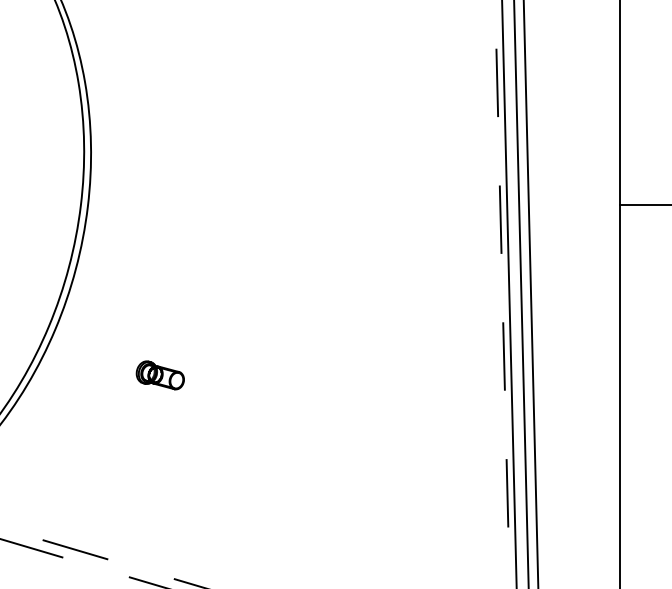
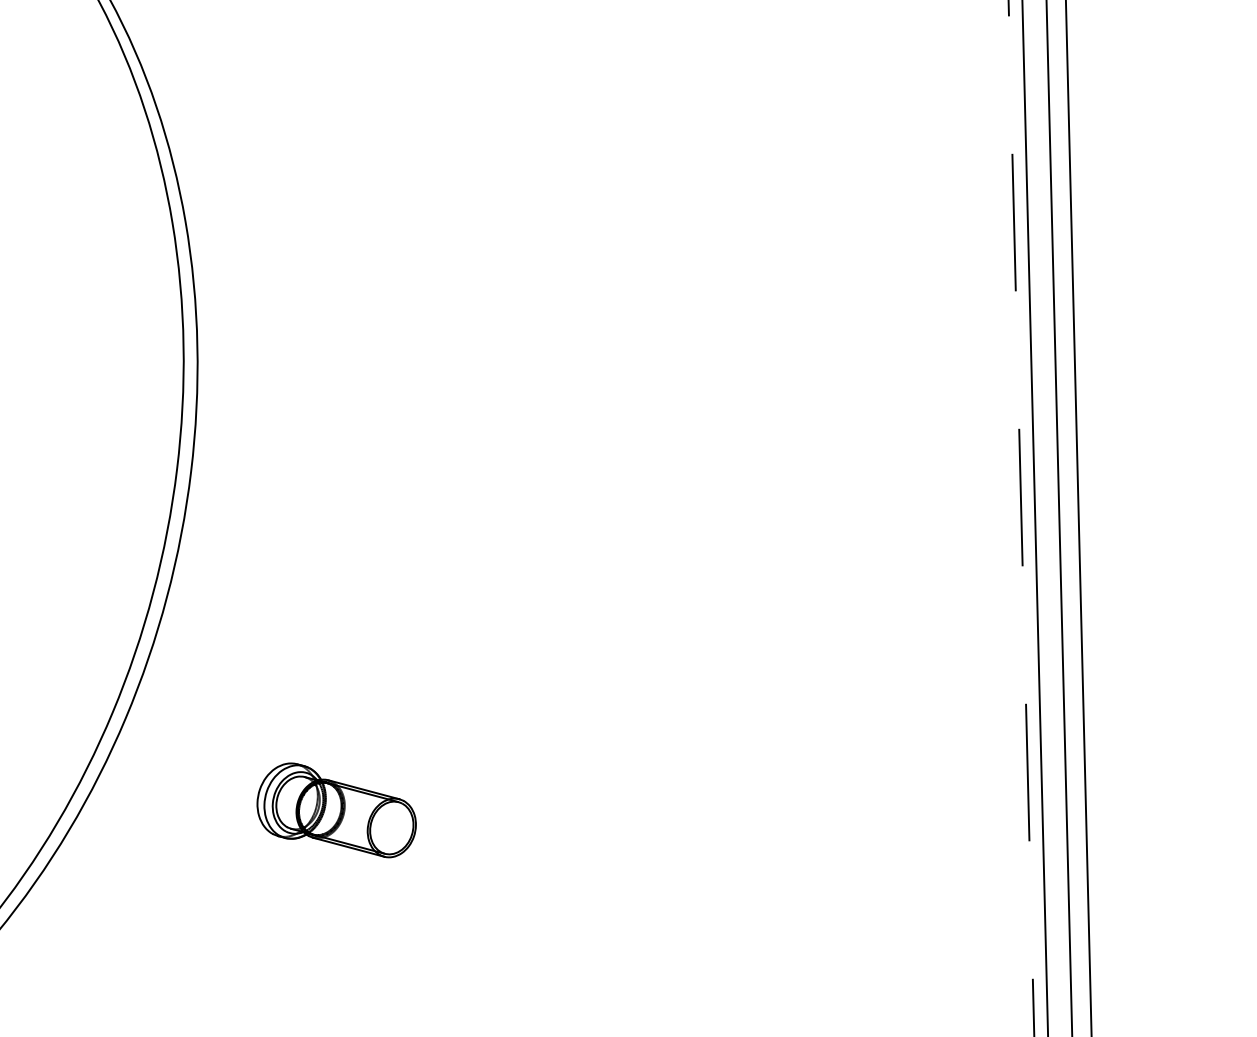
part: (160, 375) -> (337, 810), size x1.67

